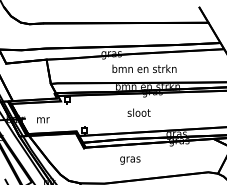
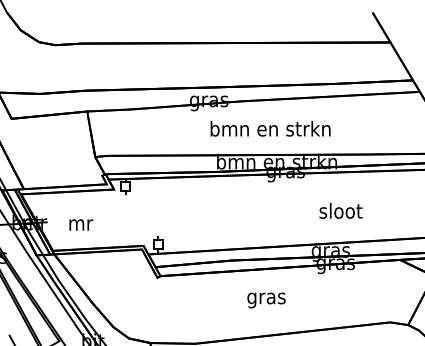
text: (138, 112) -> (339, 210), moved
text: (130, 160) -> (266, 300), moved

